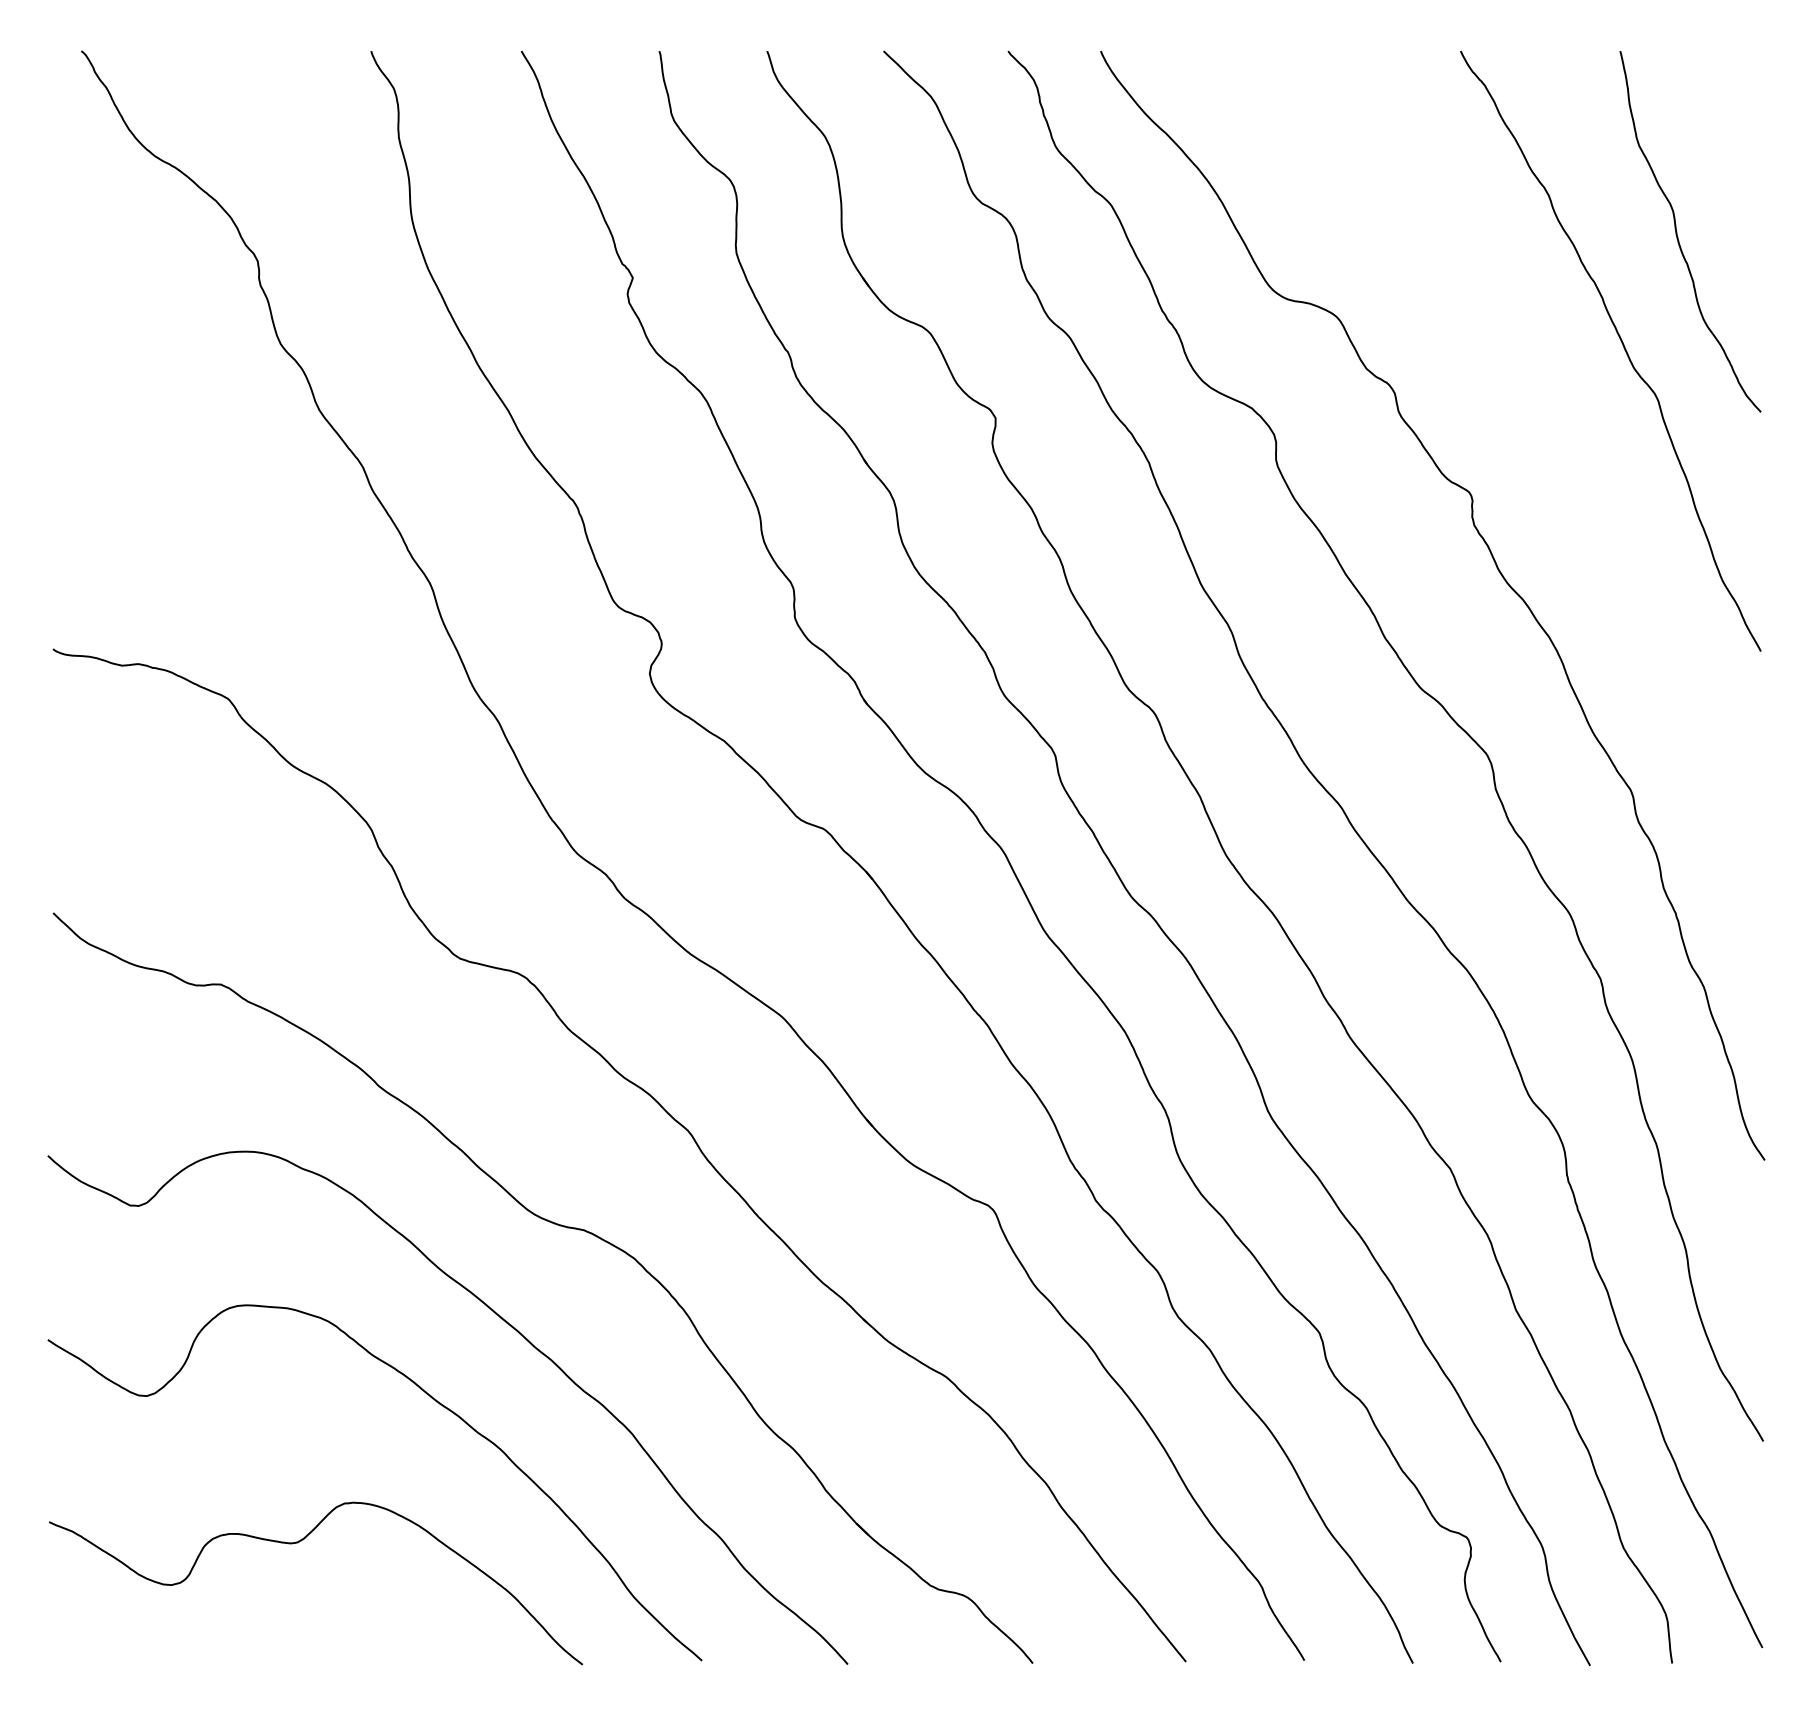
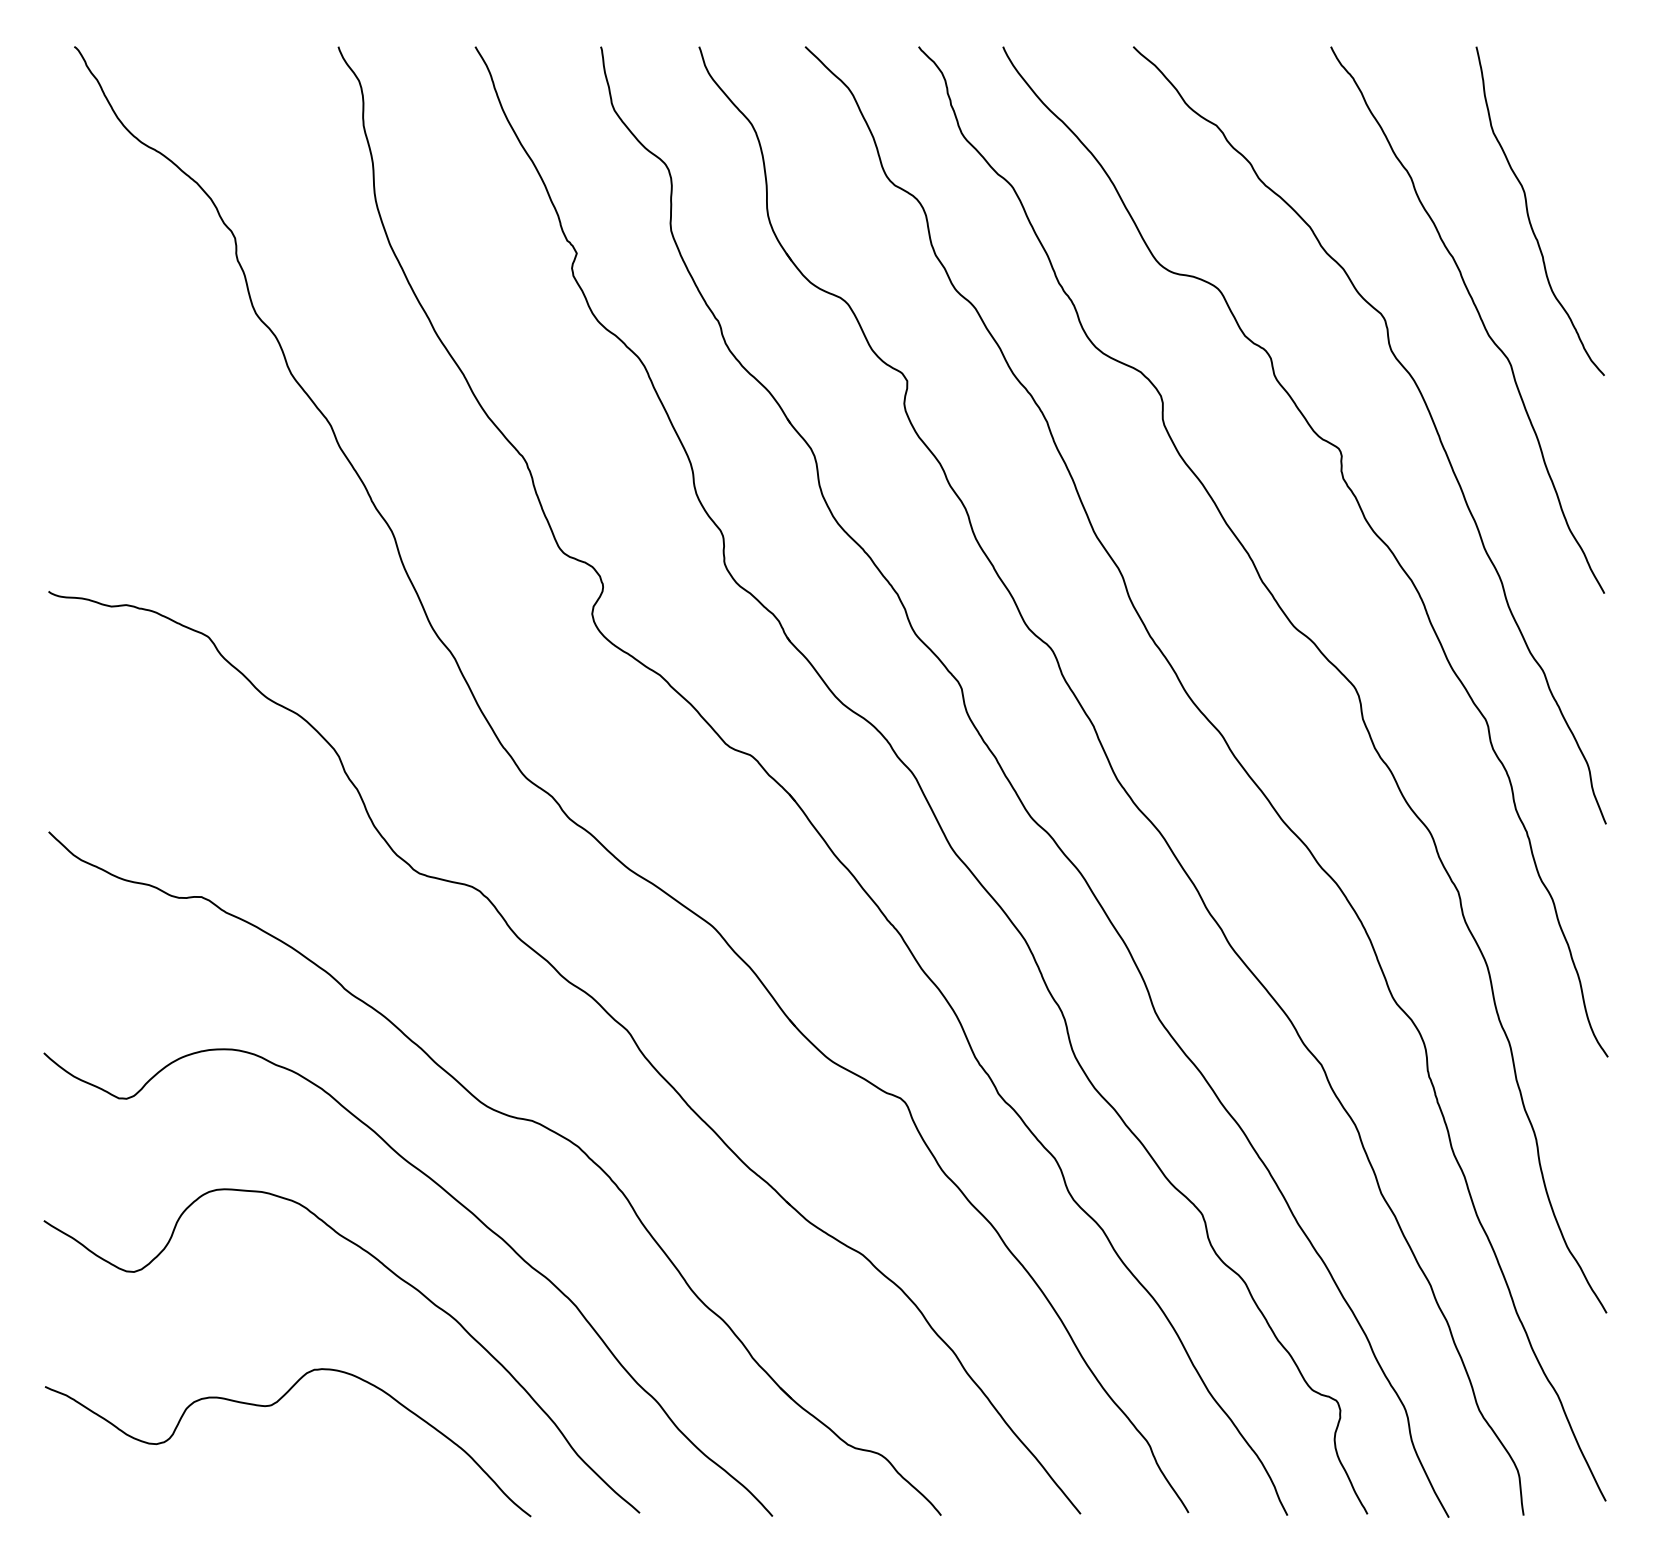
curve: (1567, 452) -> (1428, 412), added

